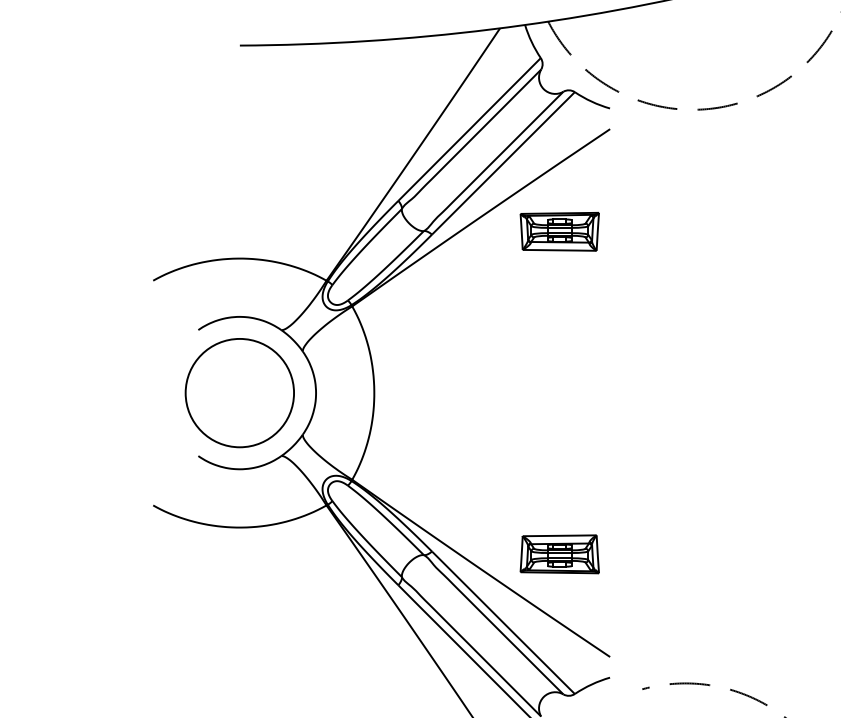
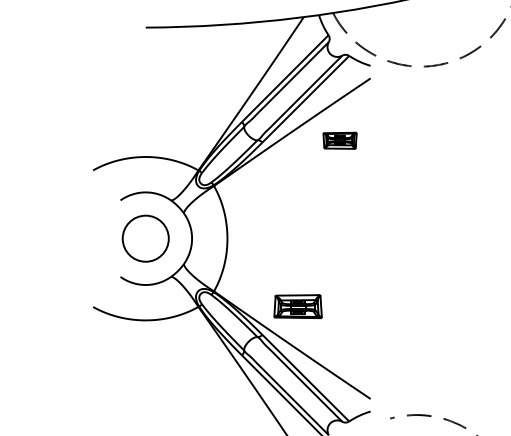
part: (558, 231) -> (339, 140), size x0.7
circle: (239, 392) -> (145, 238), size x0.7
part: (558, 554) -> (297, 306), moved

